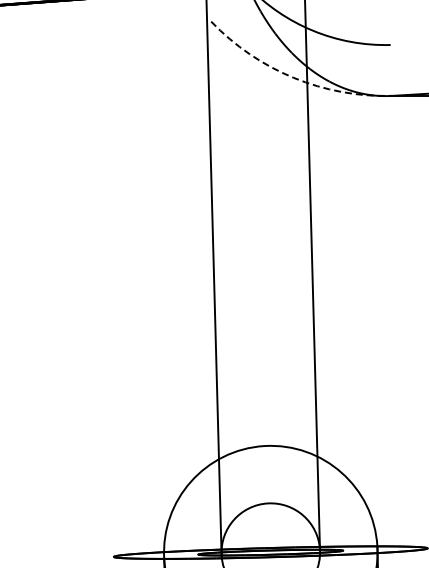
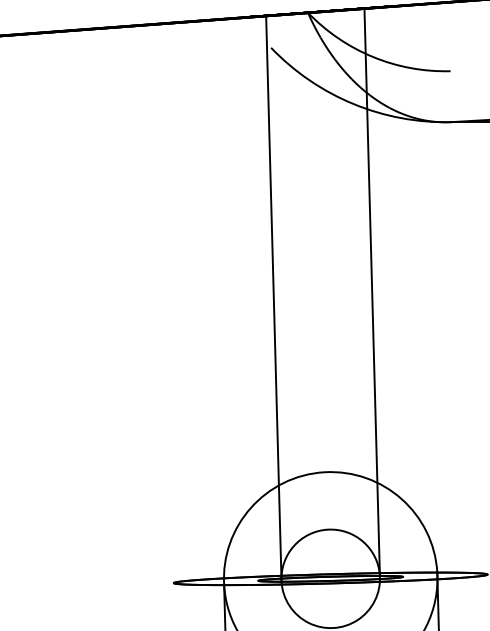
arc: (293, 78) -> (353, 104), dashed -> solid

